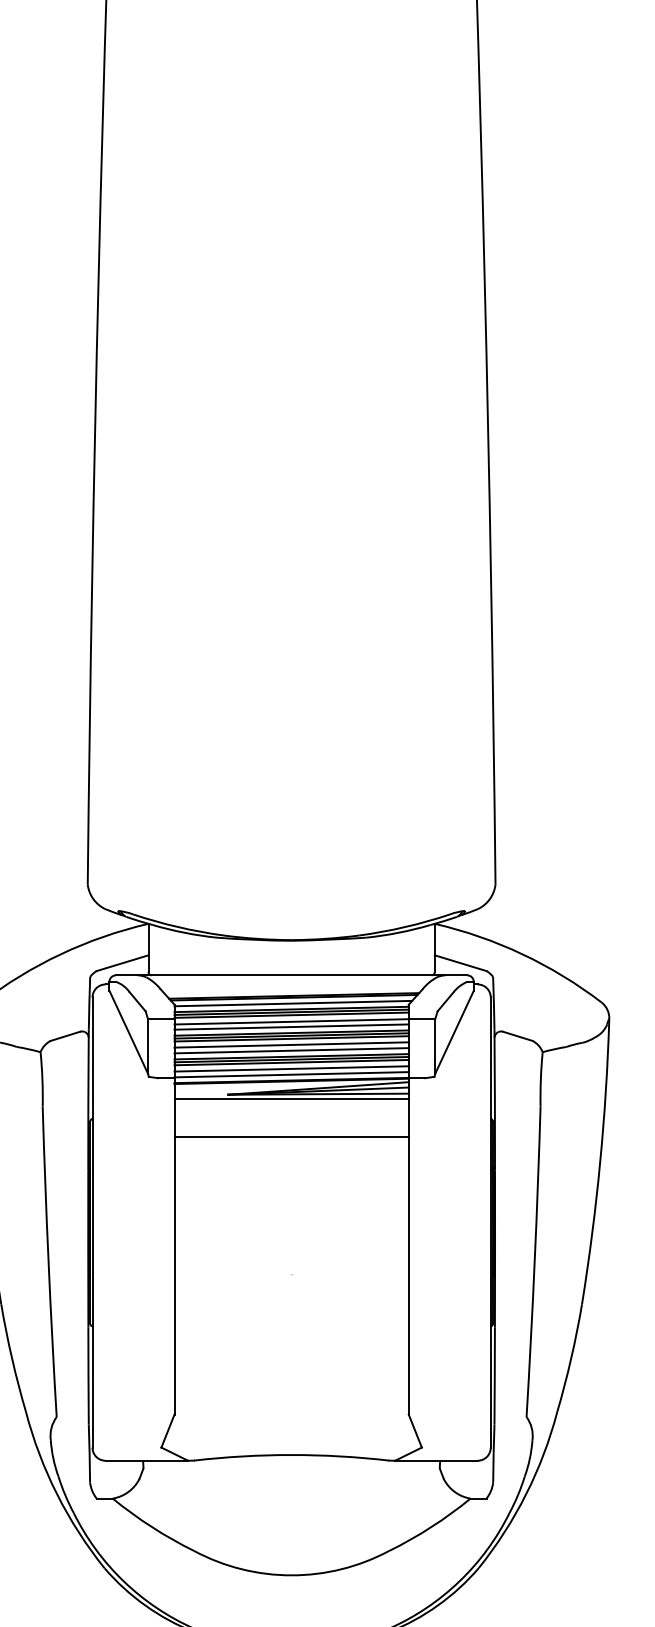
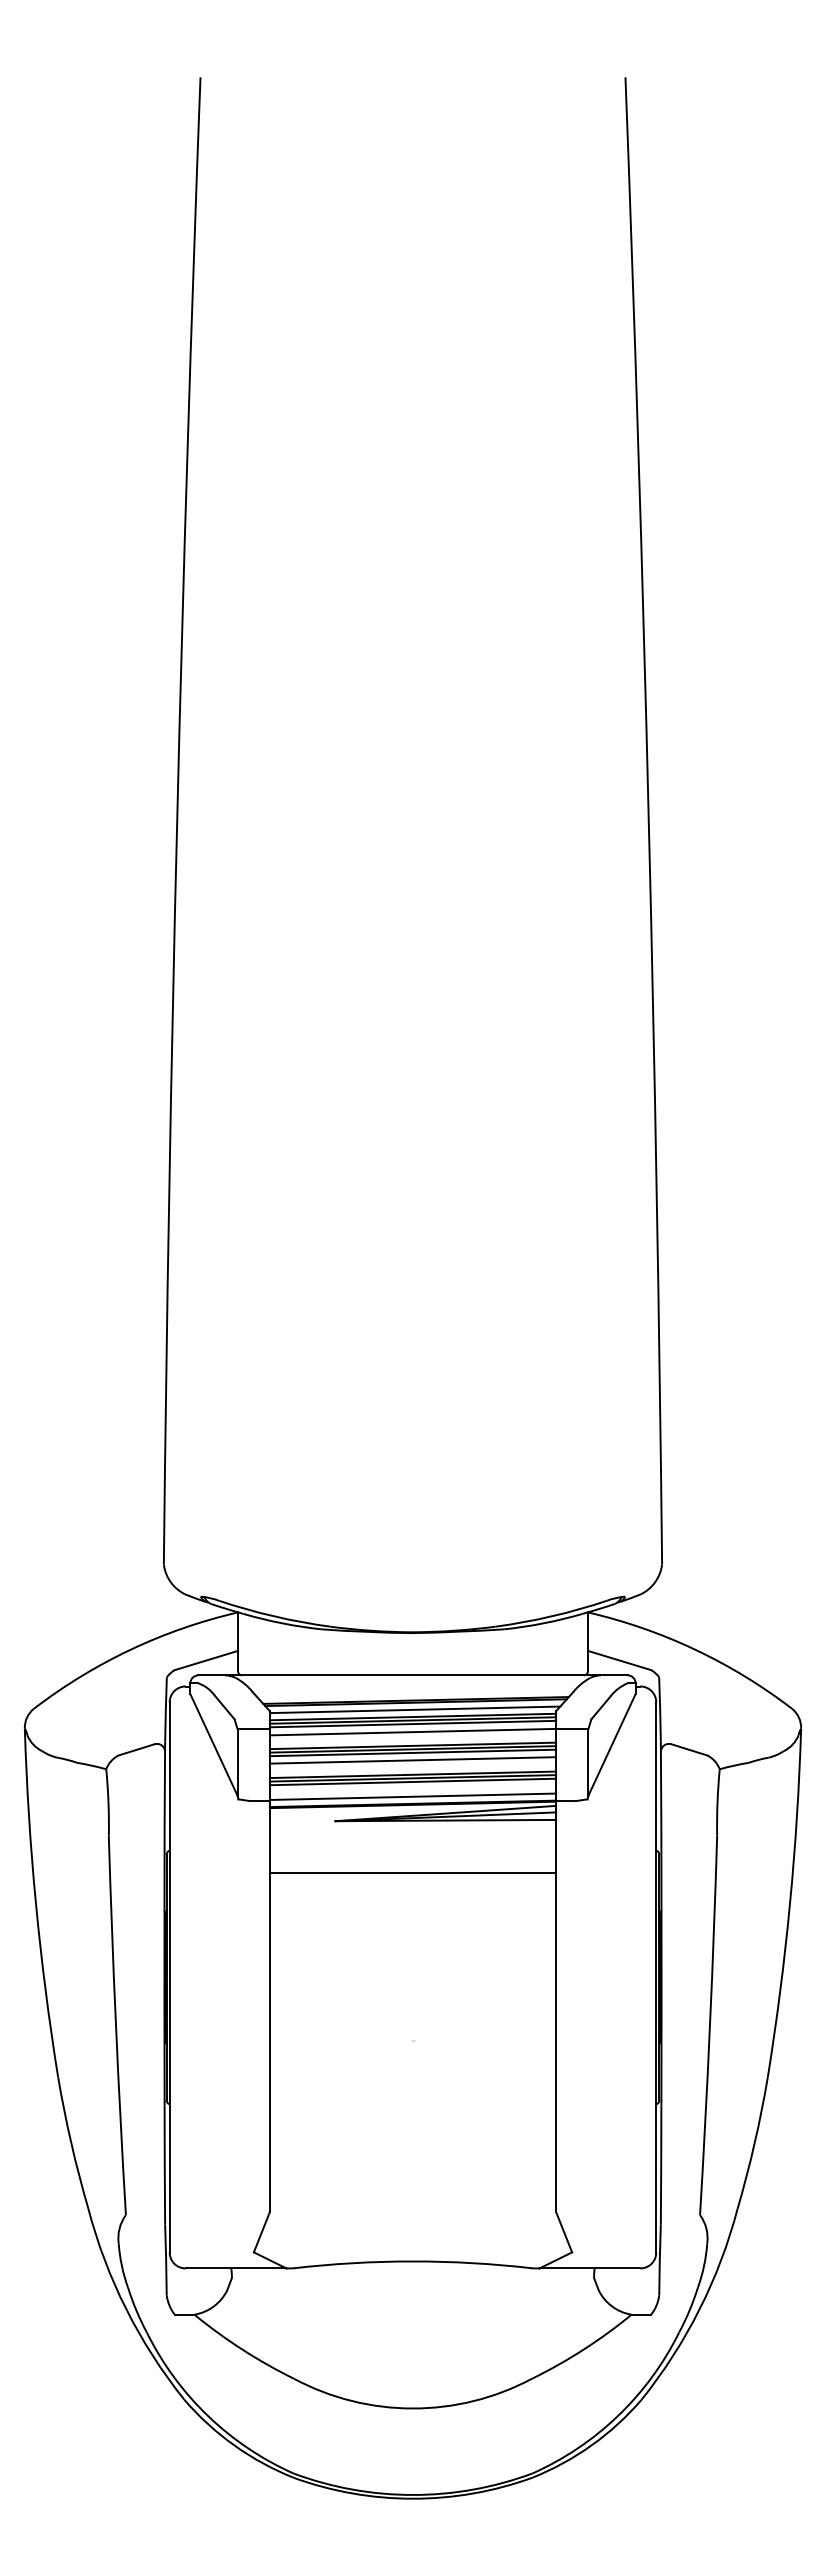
line: (291, 1027) -> (412, 1738), removed
line: (291, 1050) -> (412, 1767), removed
line: (291, 1068) -> (412, 1789), removed
line: (291, 1099) -> (412, 1826), removed

